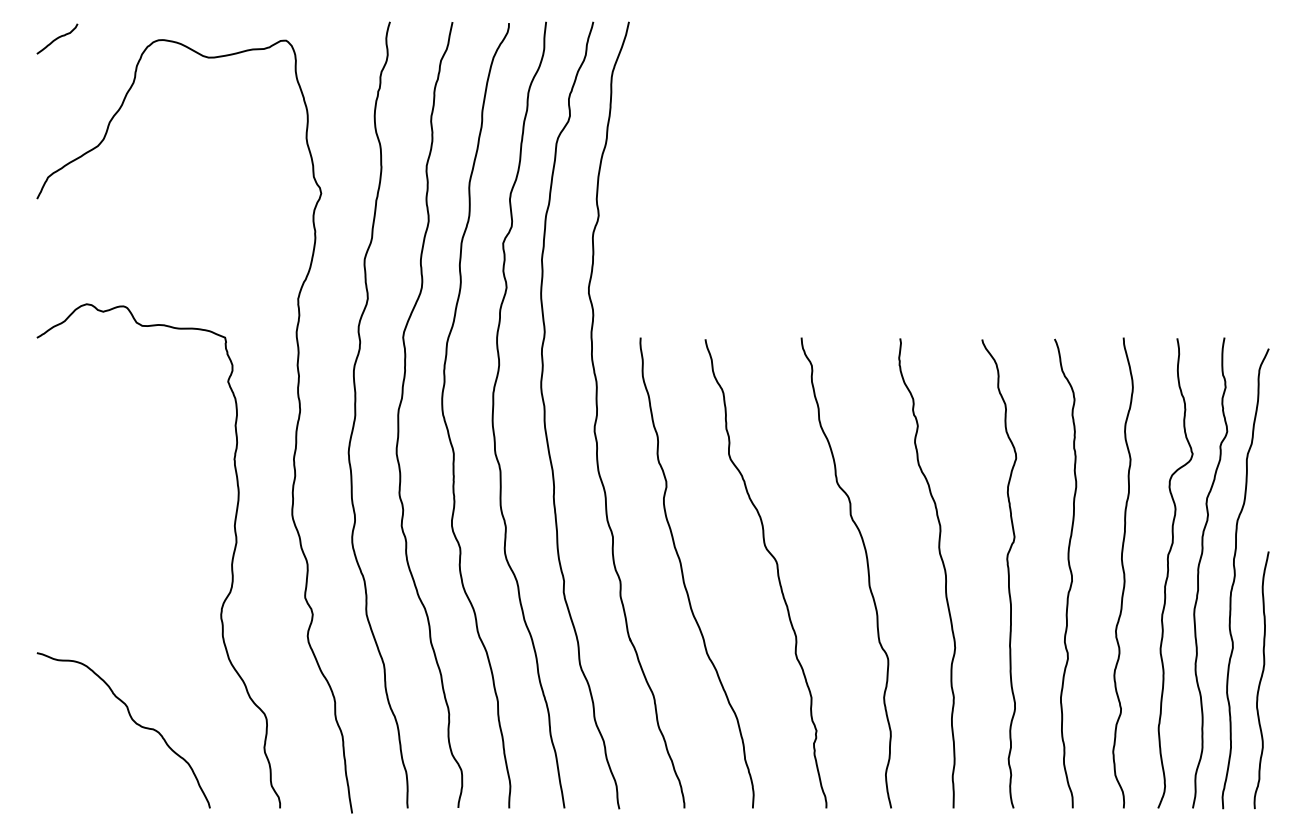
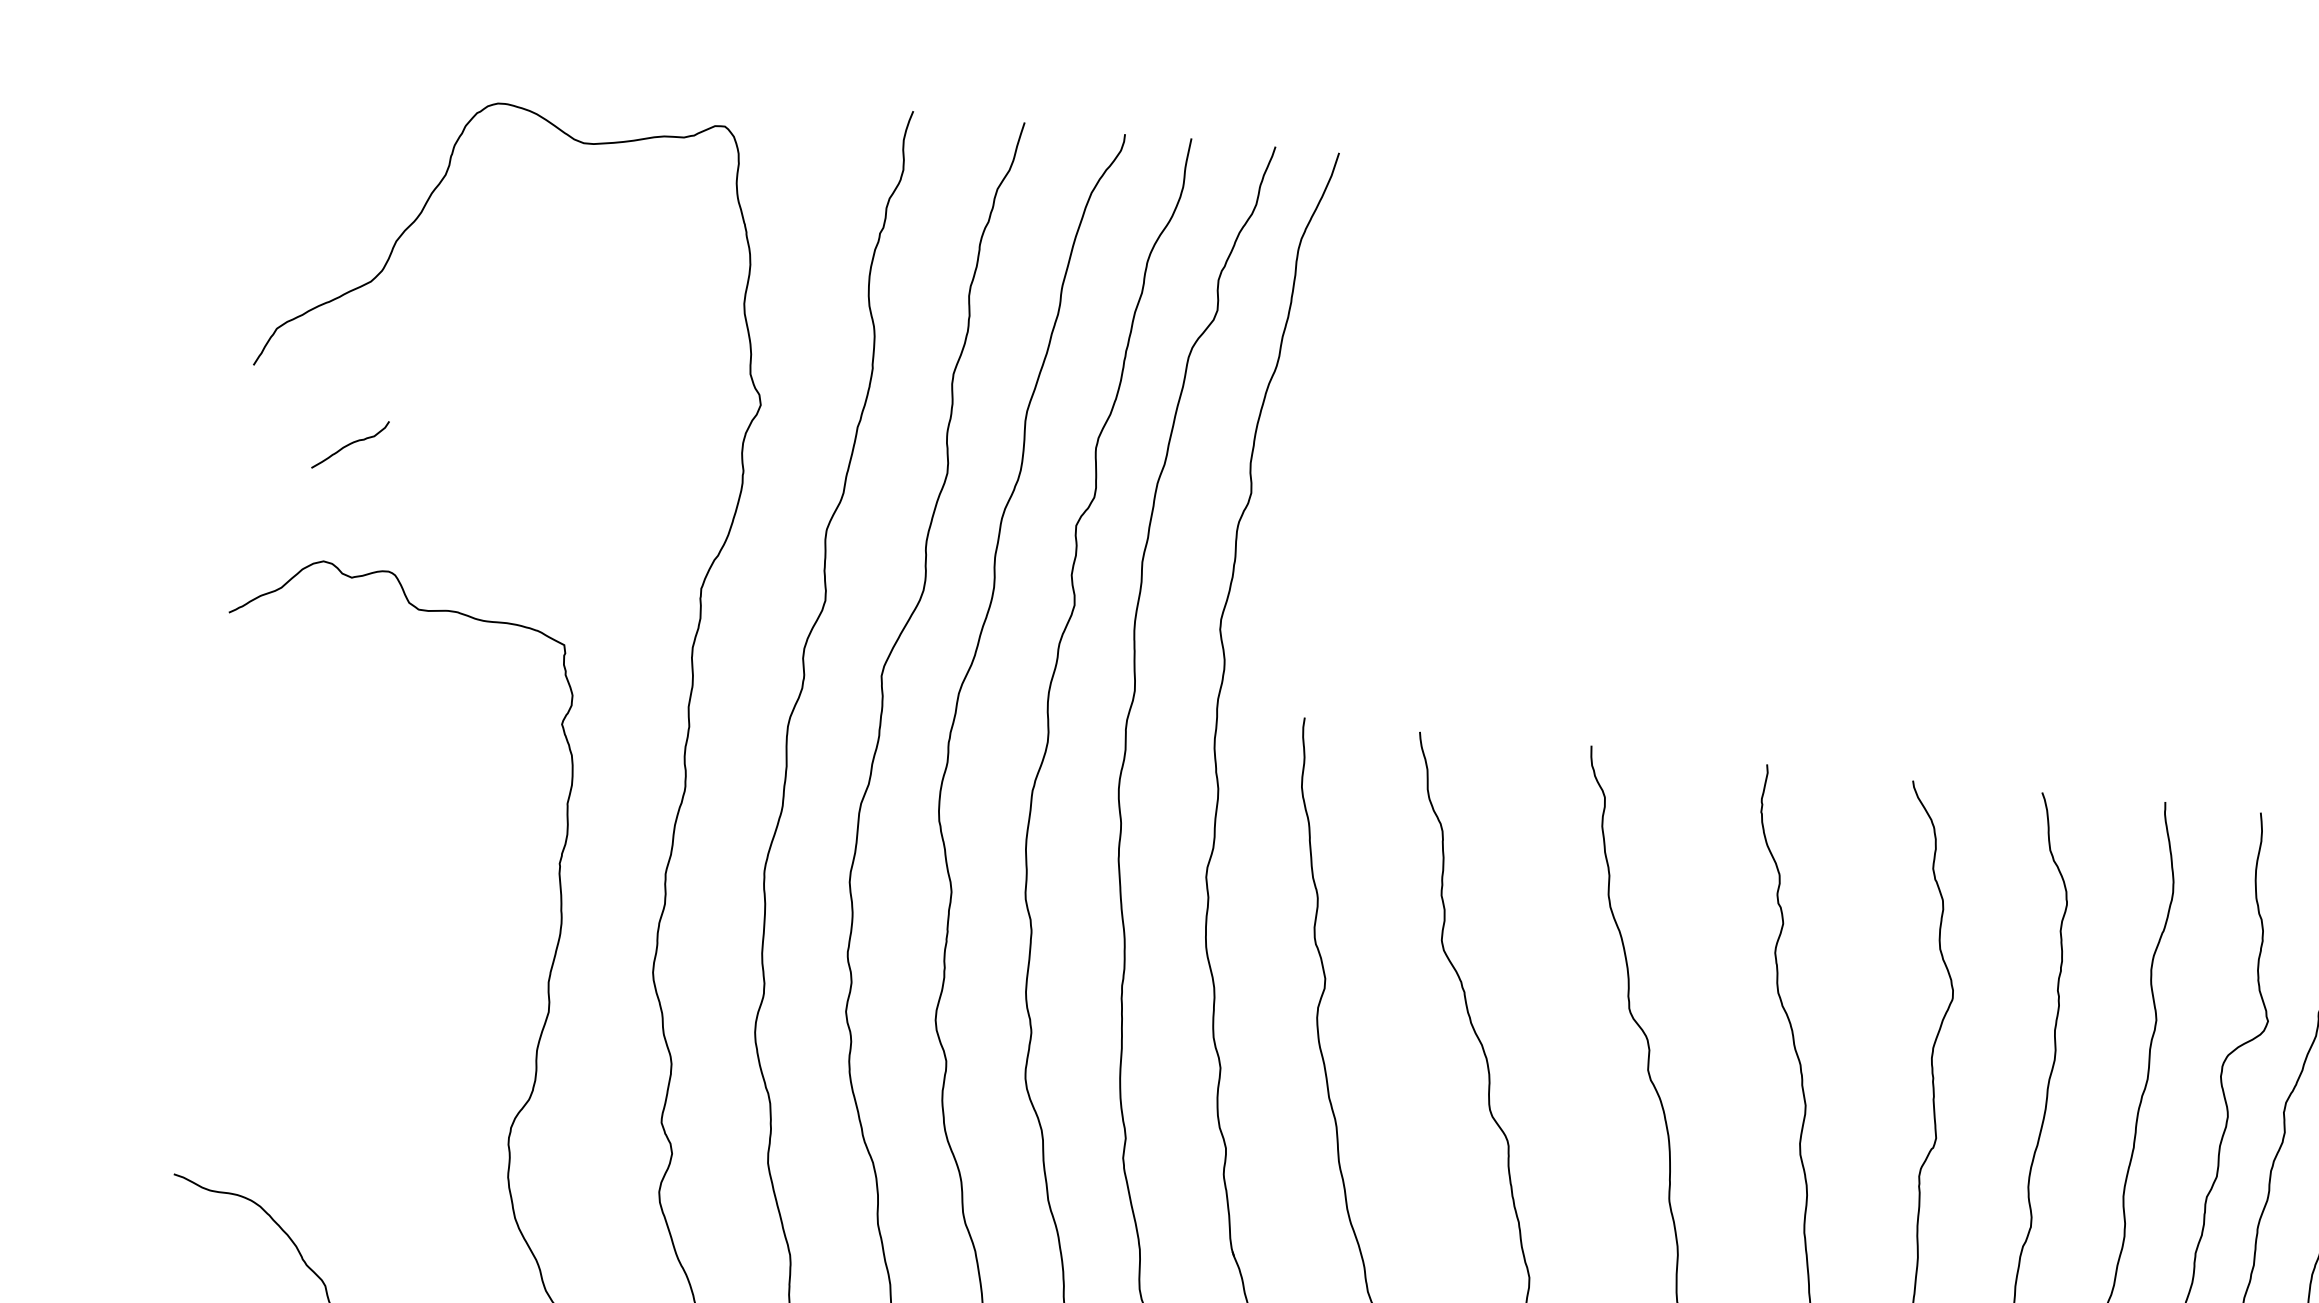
curve: (57, 38) -> (350, 443), moved

